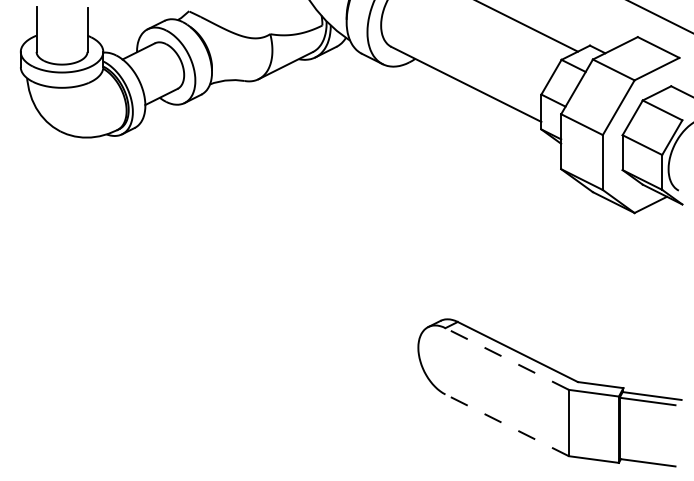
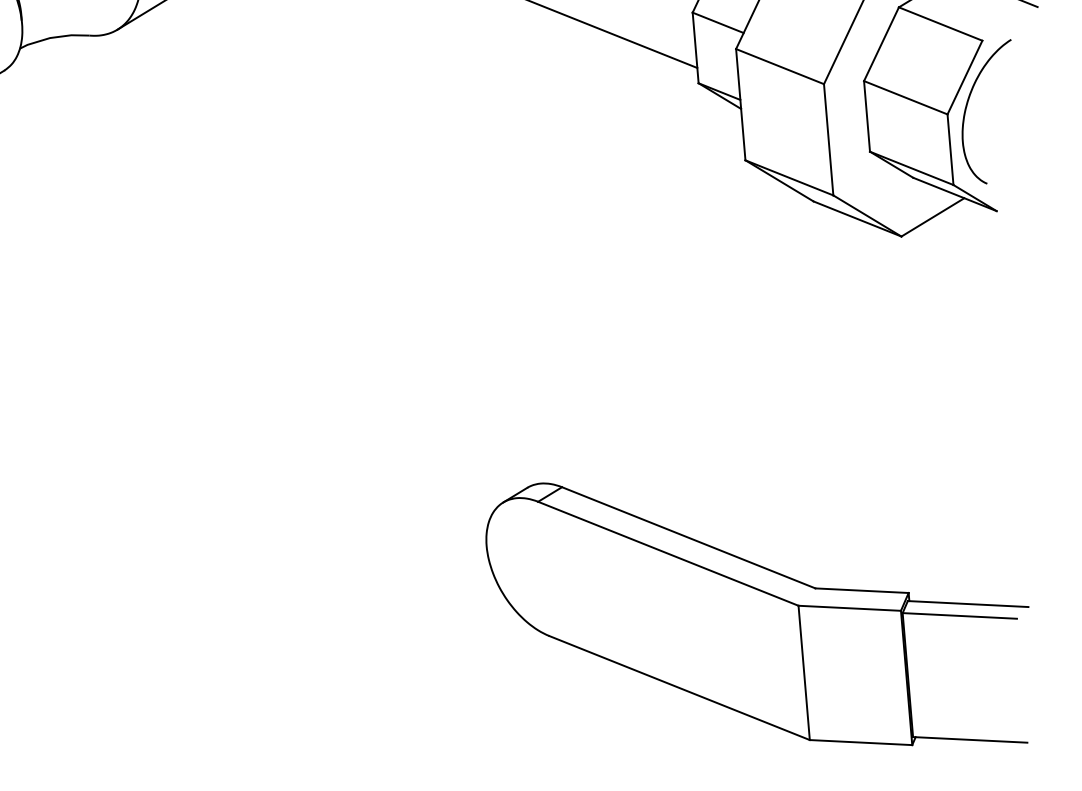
line: (506, 358) -> (666, 552), dashed -> solid
line: (506, 425) -> (678, 688), dashed -> solid

